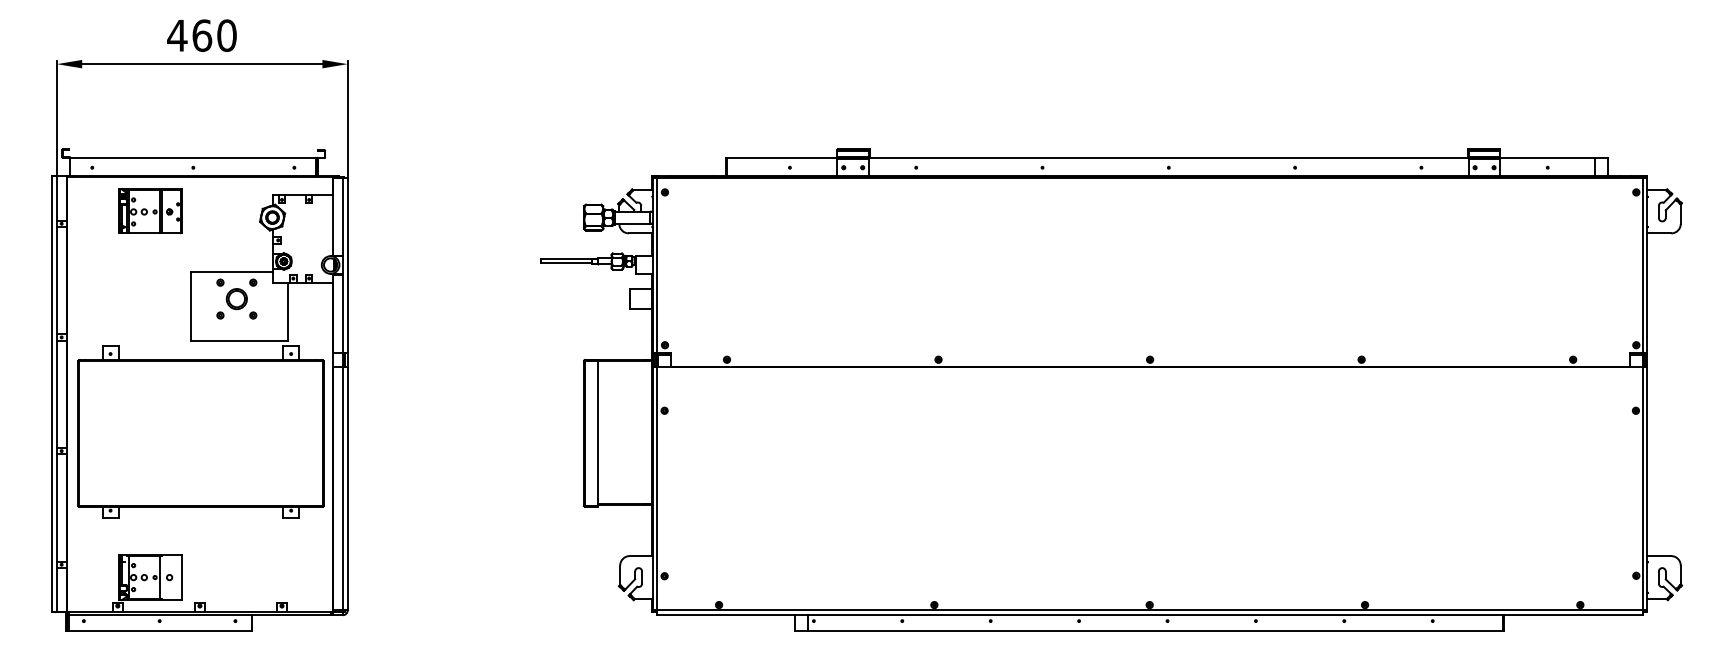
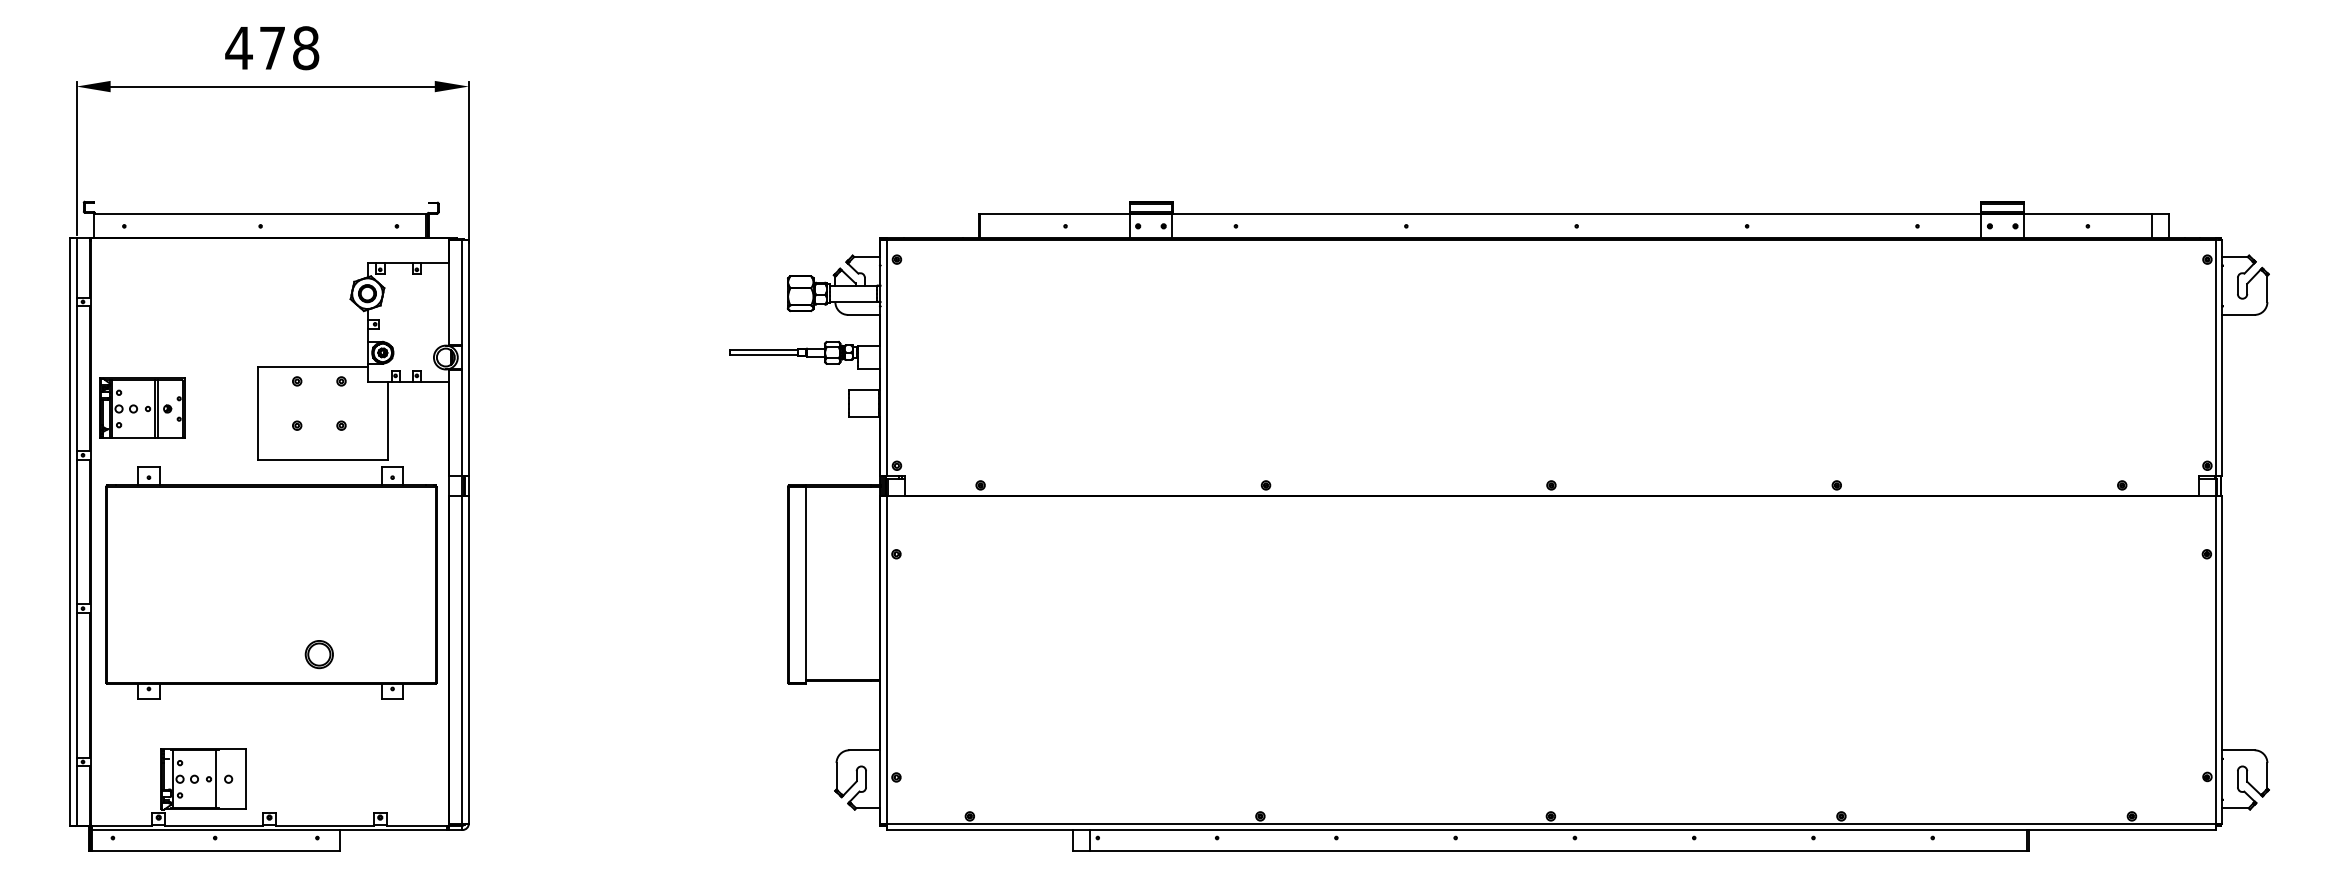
text: (214, 35) -> (289, 48), 460 -> 478
part: (151, 210) -> (142, 407), moved
part: (236, 299) -> (318, 654), moved

